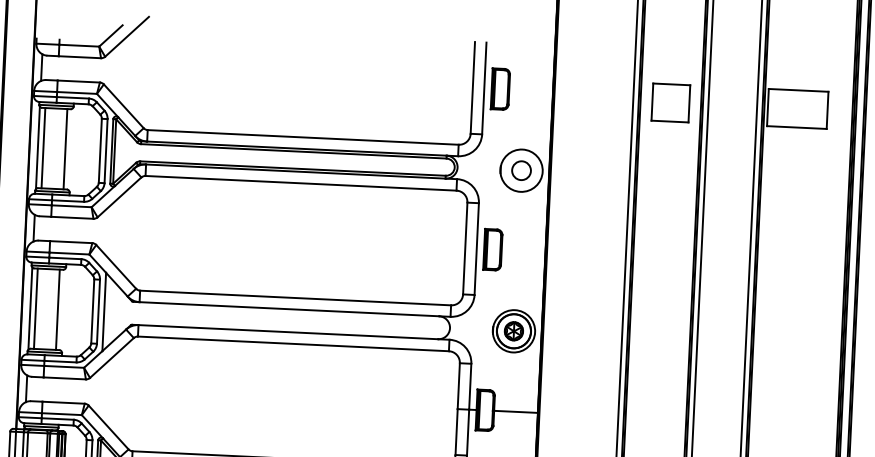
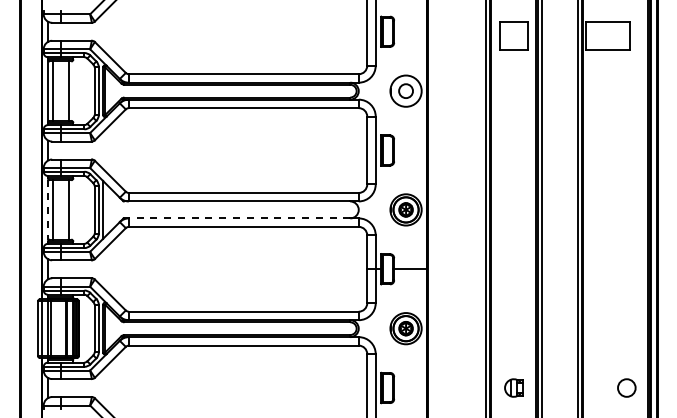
line: (30, 309) -> (48, 210), solid -> dashed
line: (288, 332) -> (239, 218), solid -> dashed

